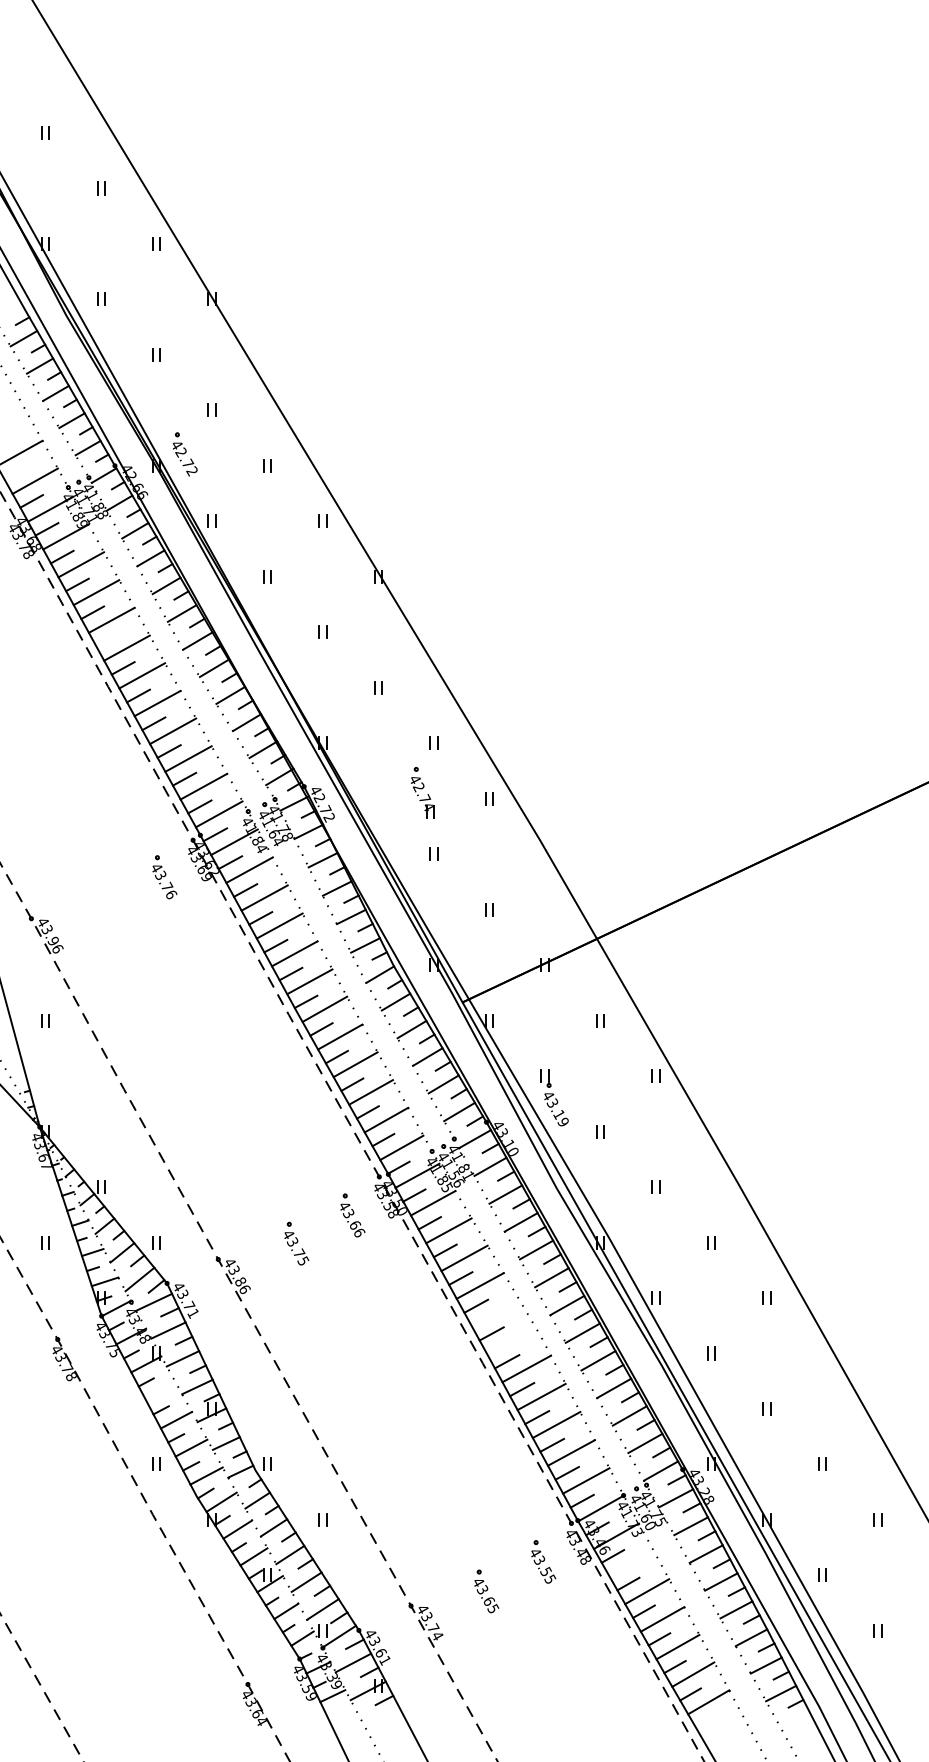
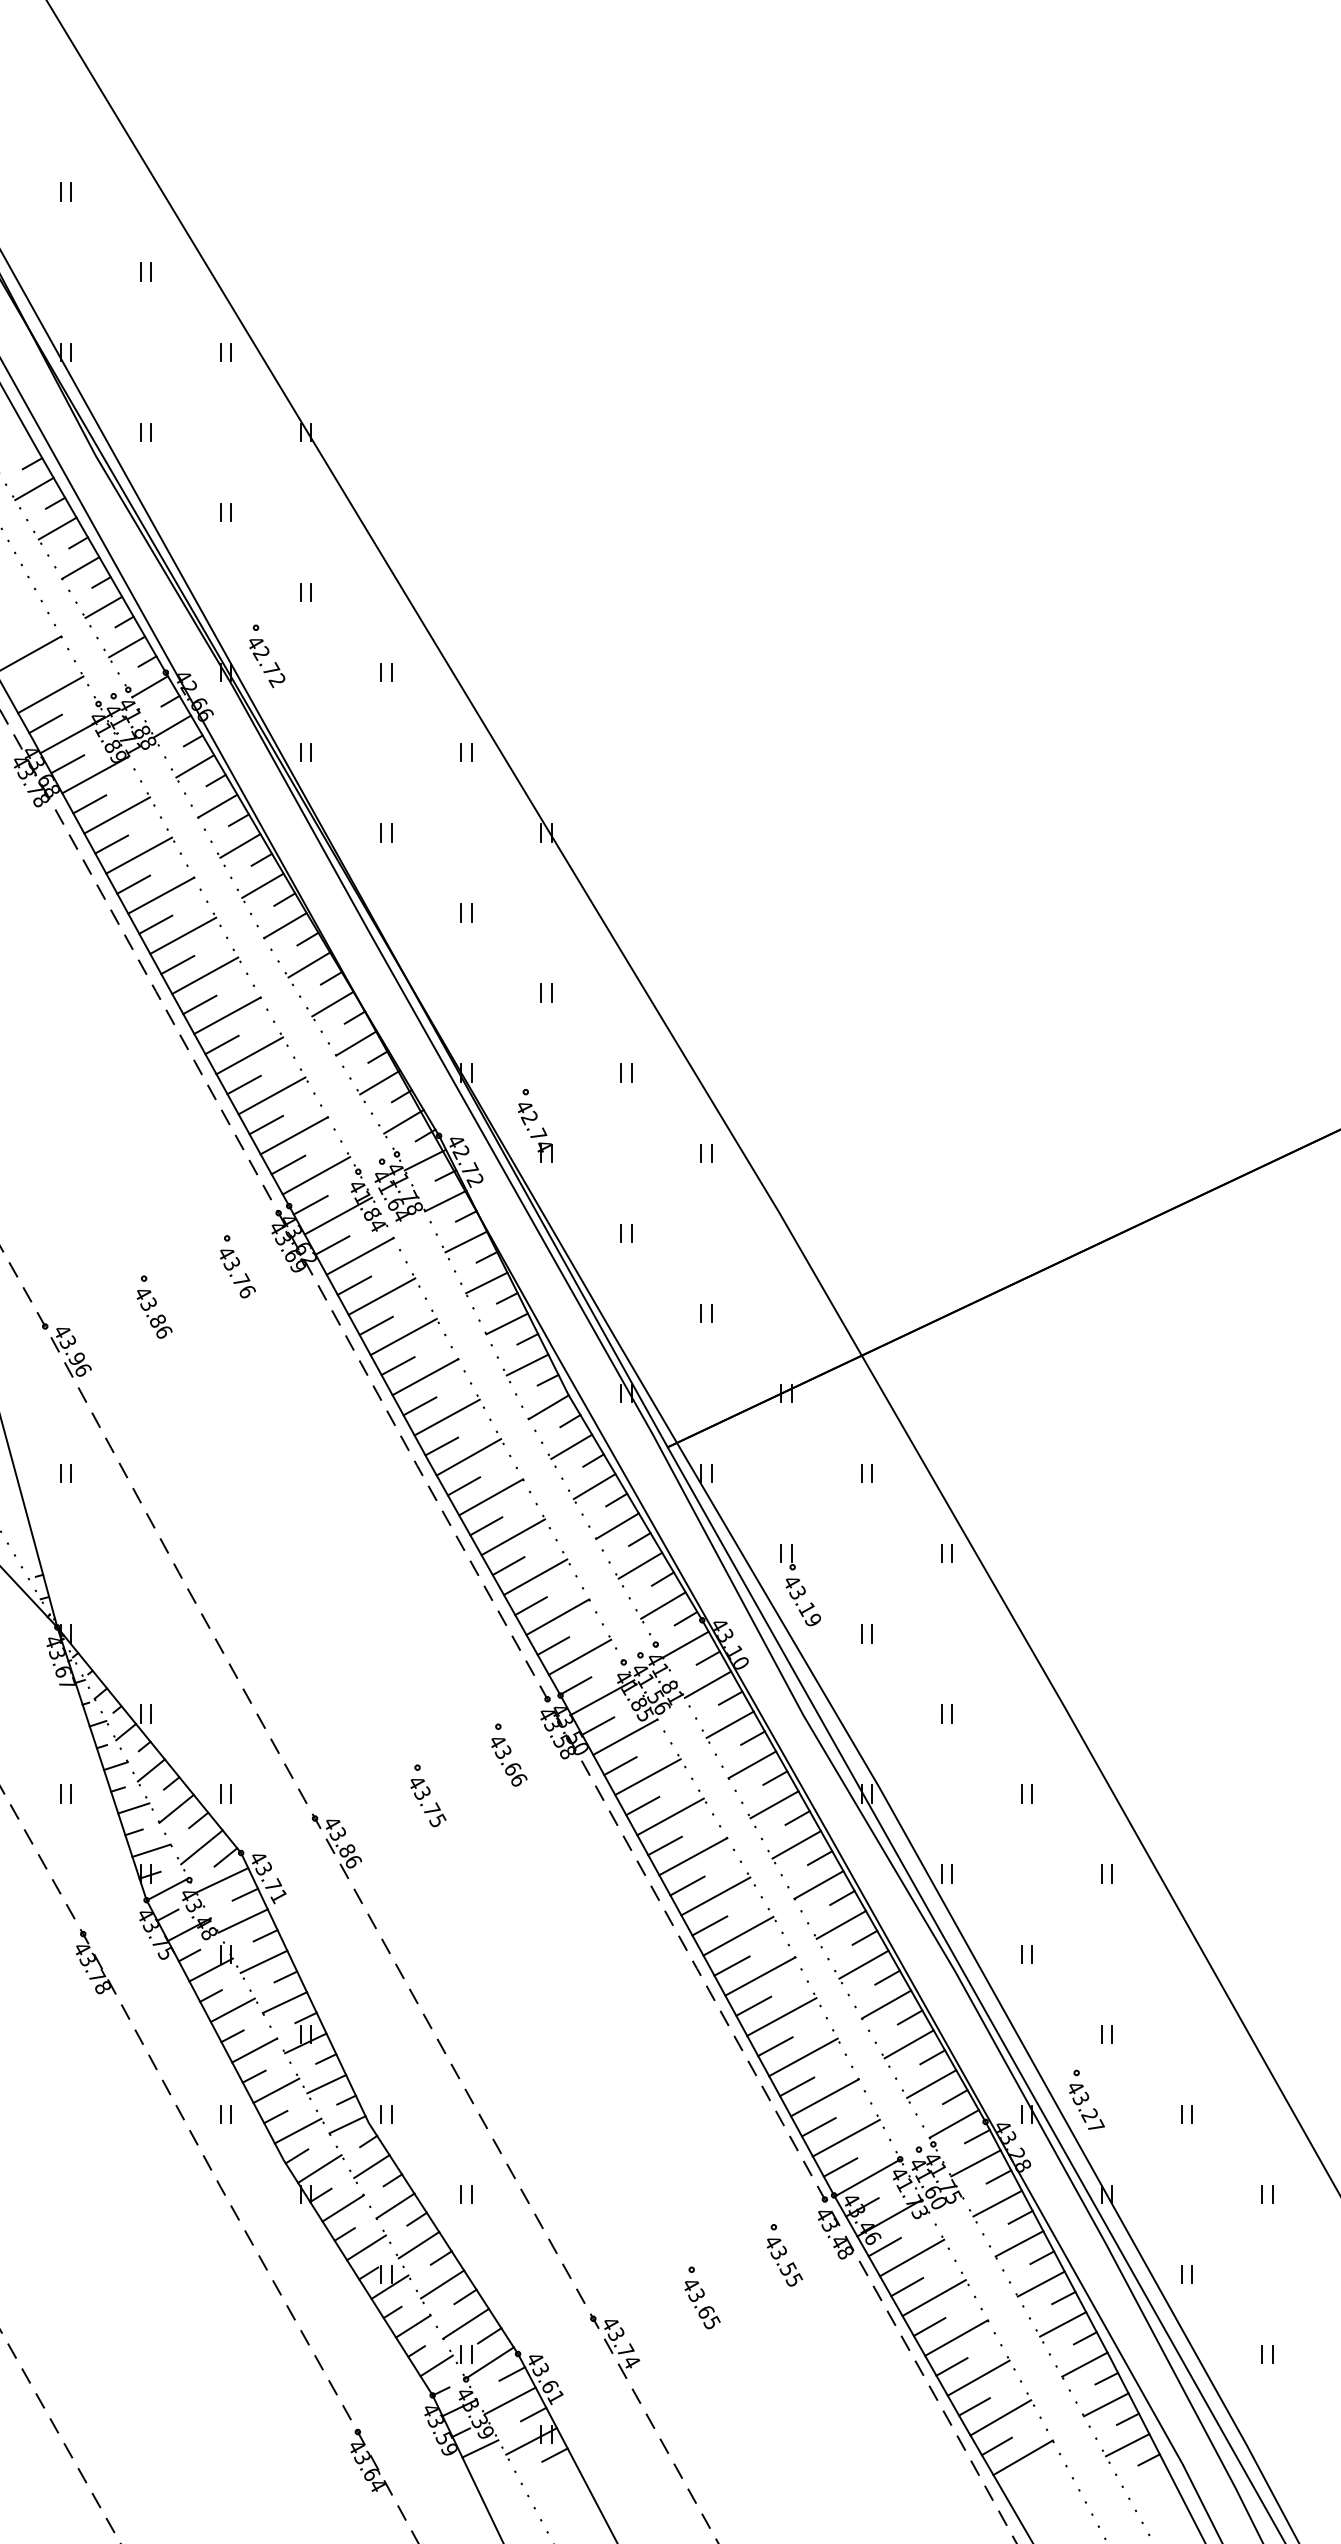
line: (107, 640) -> (155, 924), added
part: (422, 792) -> (534, 1125), moved
part: (107, 905) -> (155, 1307), added
line: (495, 1313) -> (715, 1896), added
line: (511, 1340) -> (738, 1935), added
line: (161, 1392) -> (233, 2010), added
part: (752, 1454) -> (1086, 2100), added
line: (631, 1563) -> (911, 2257), added

